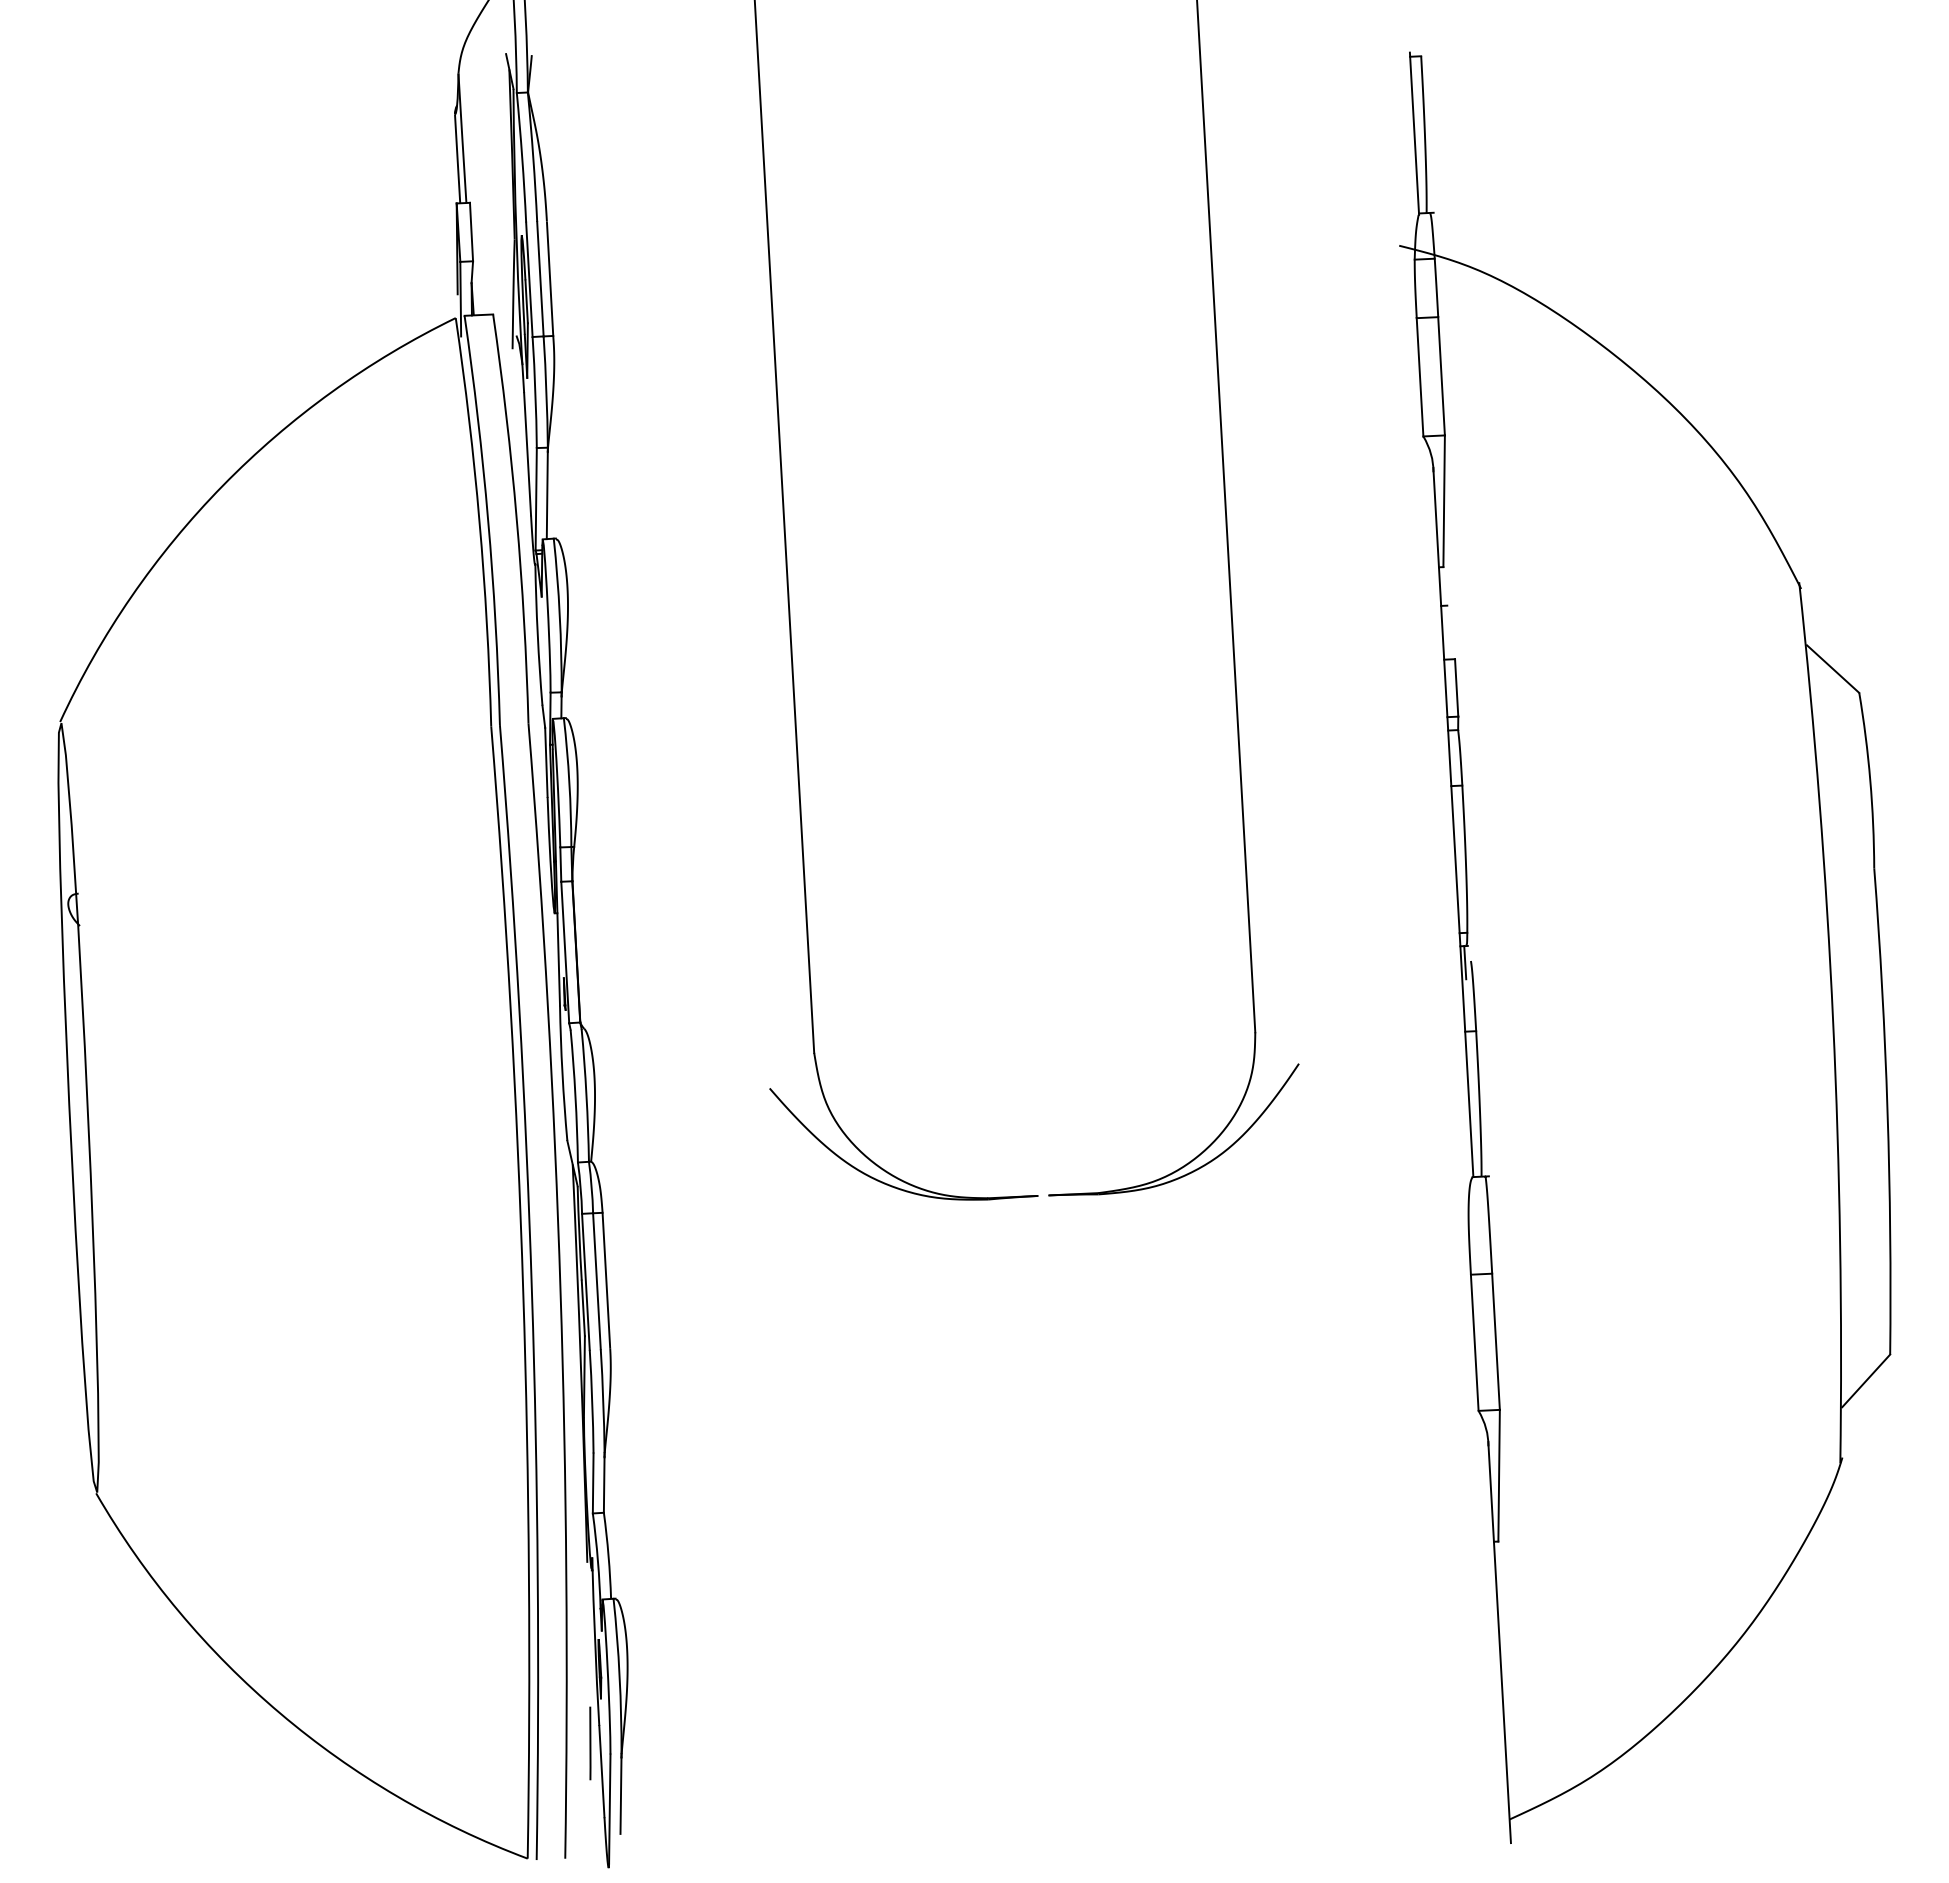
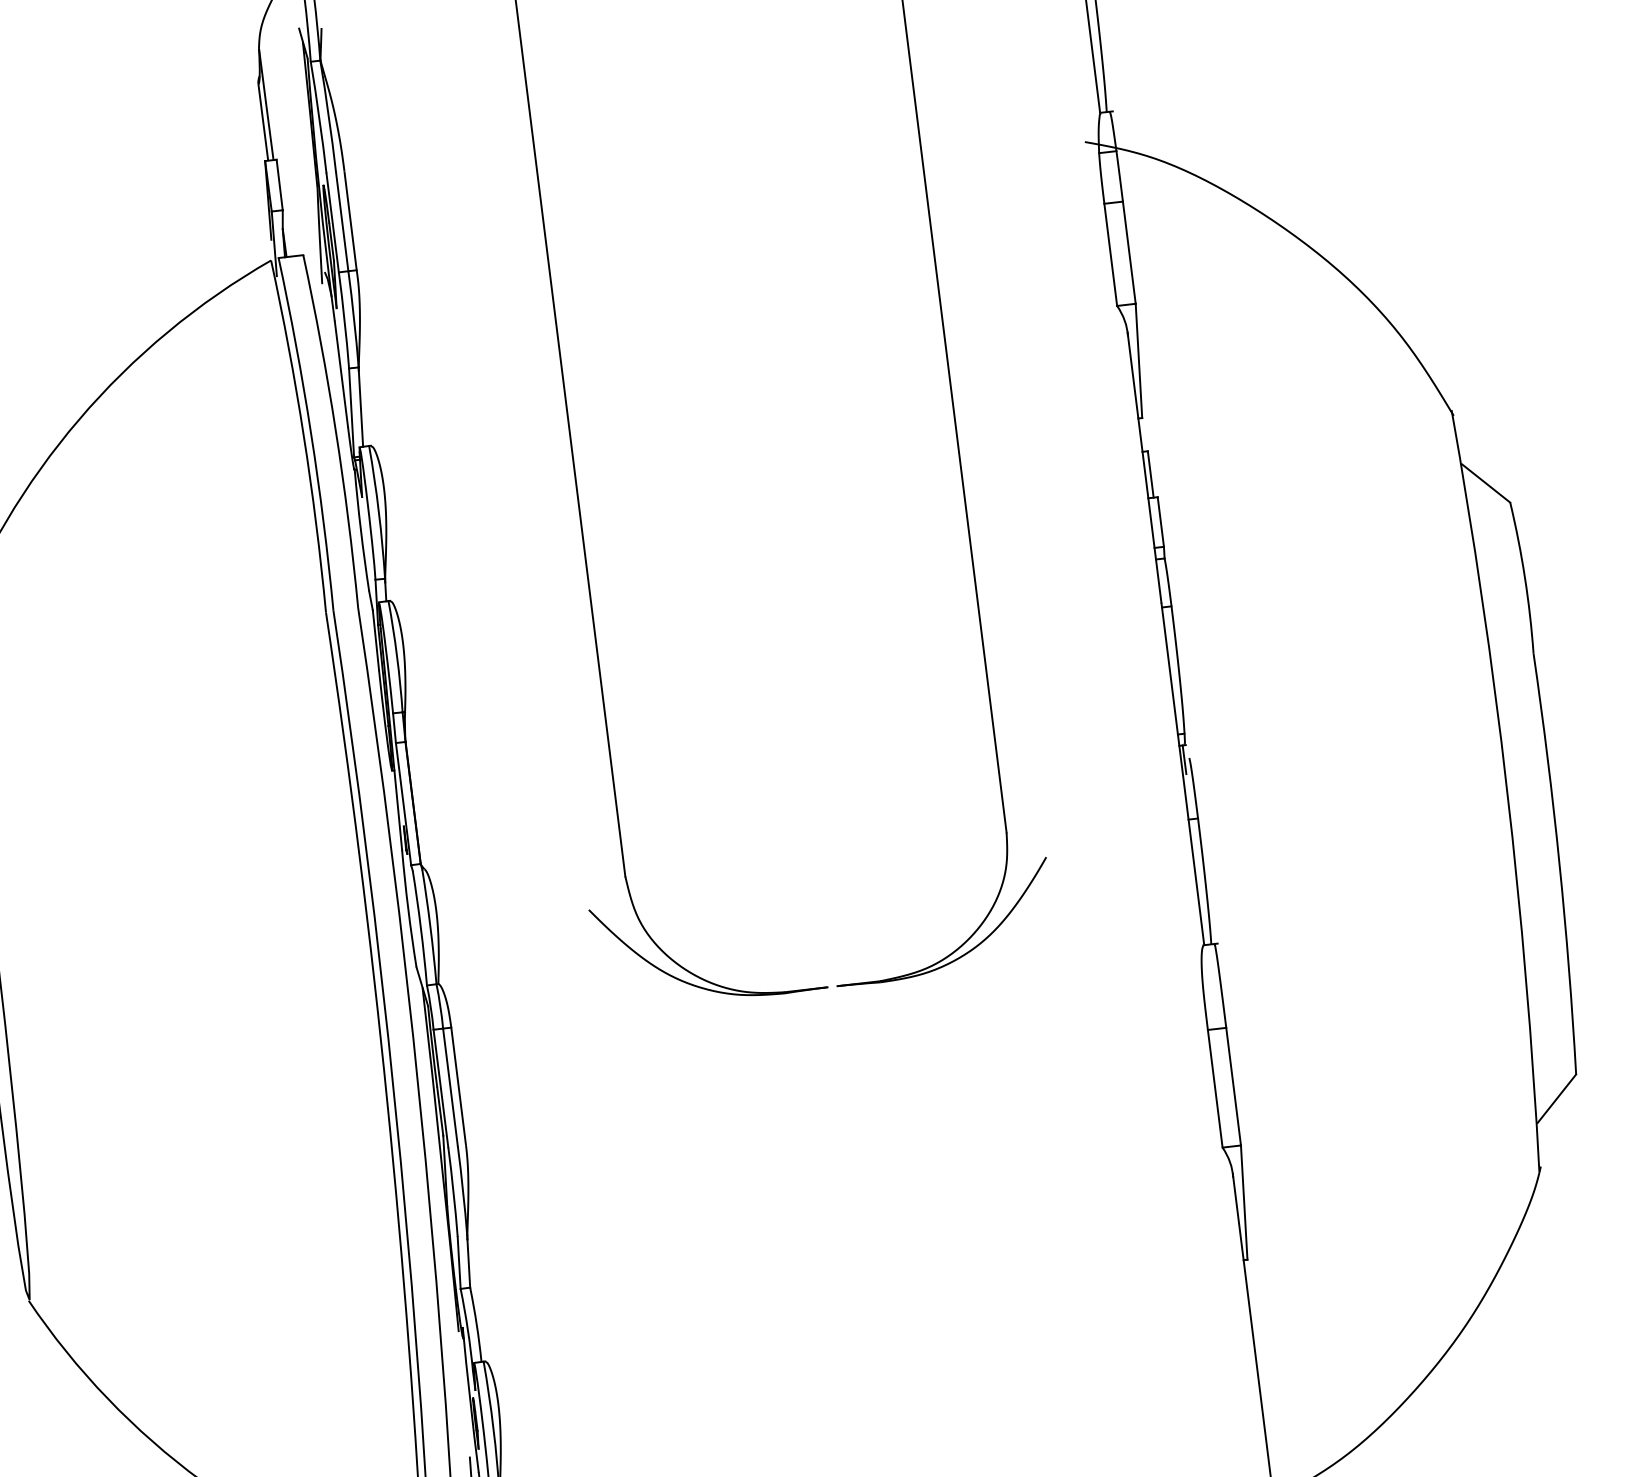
line: (1448, 632) -> (1150, 474), added

